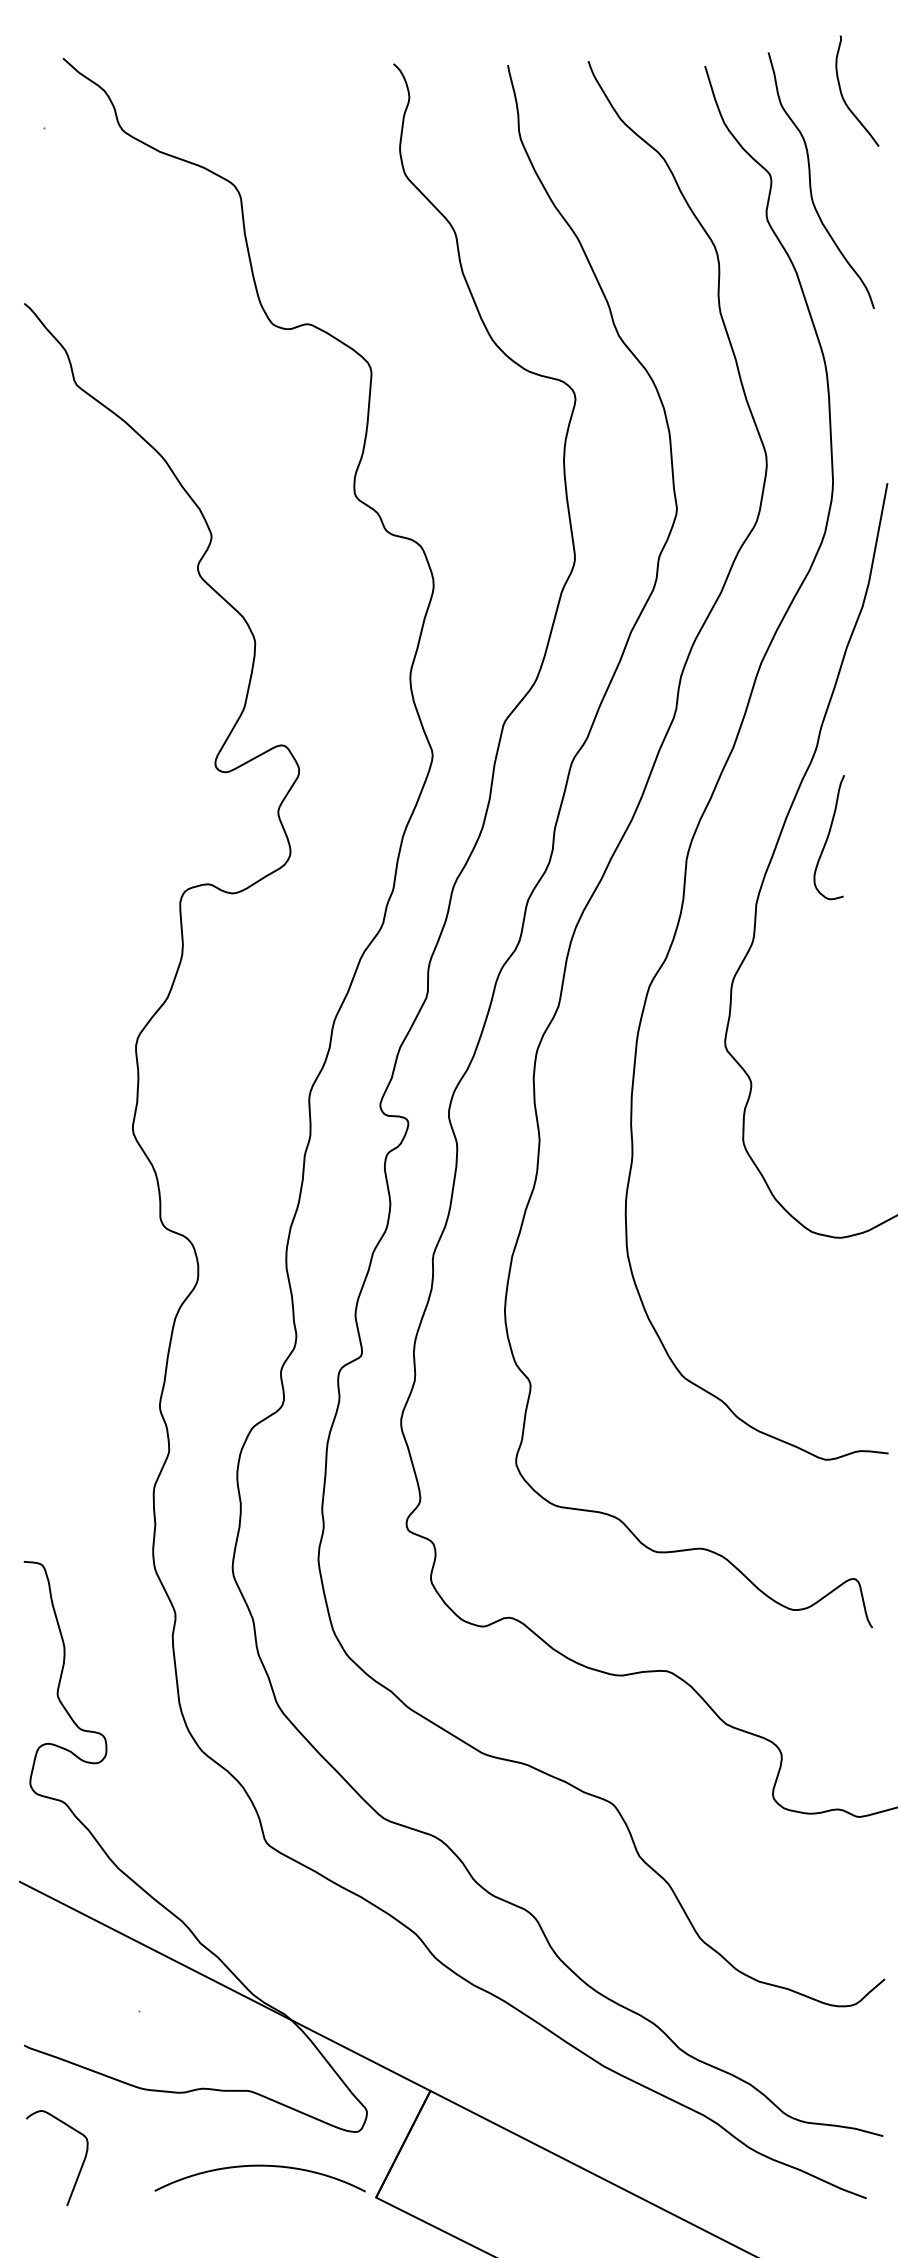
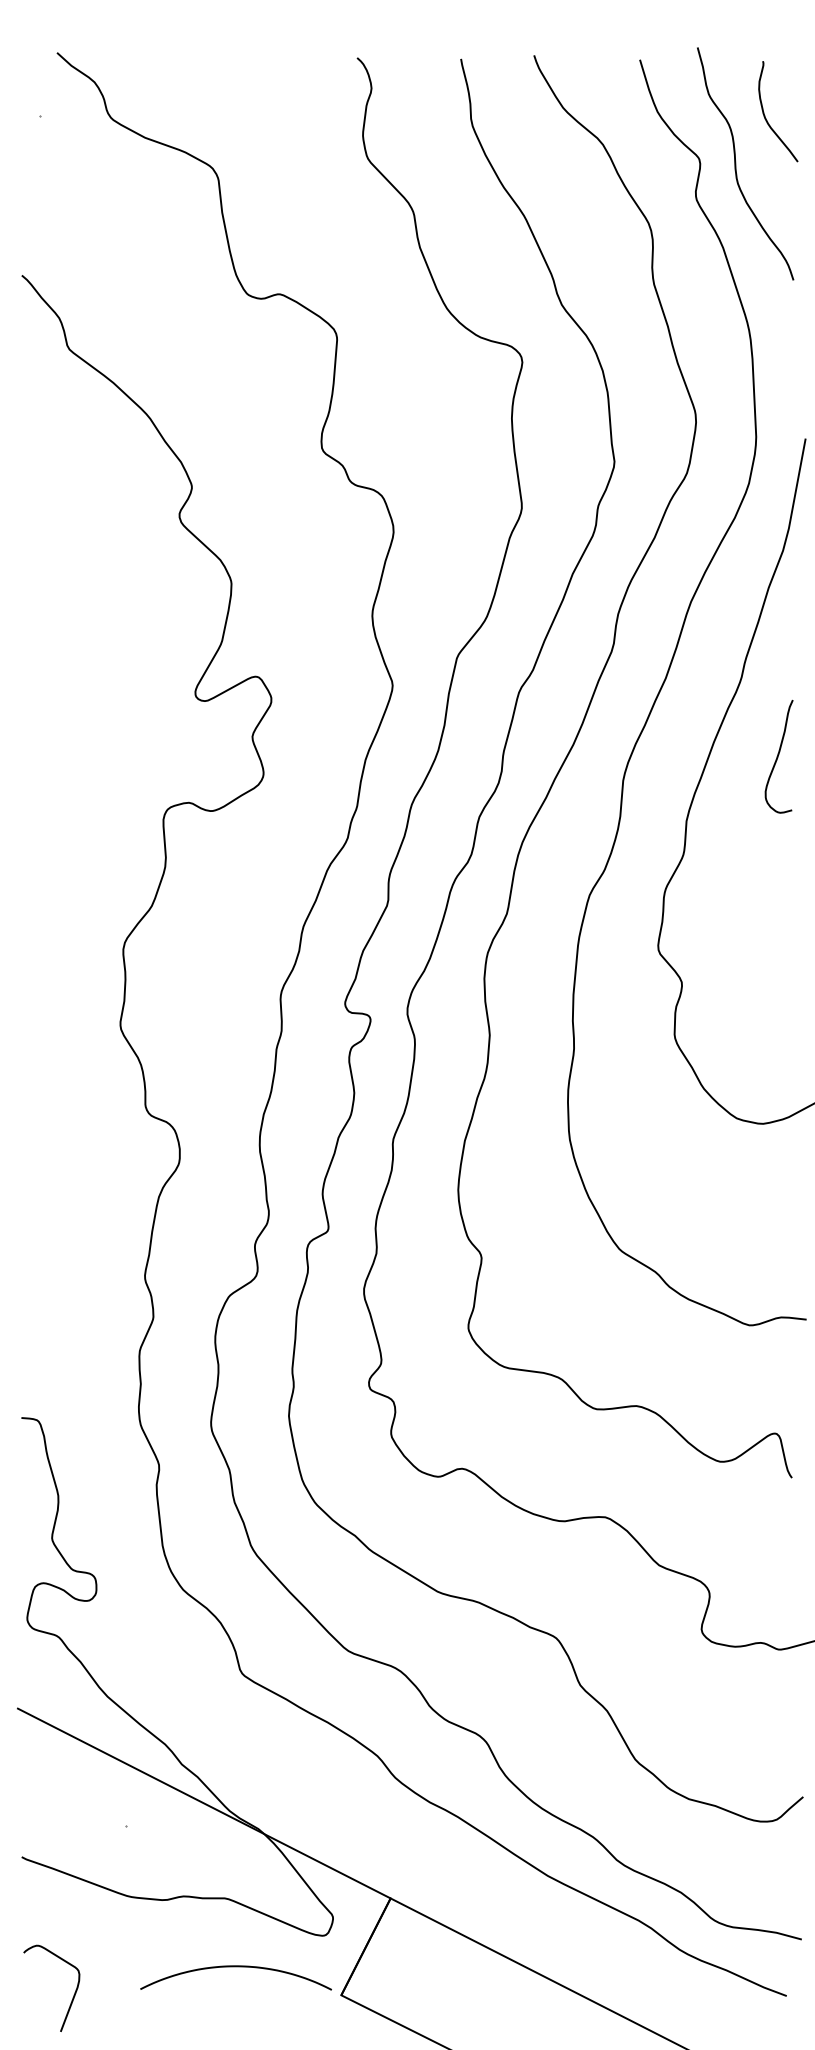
curve: (843, 96) -> (765, 116), moved
curve: (828, 837) -> (778, 756), moved
curve: (81, 2164) -> (73, 1994), moved

